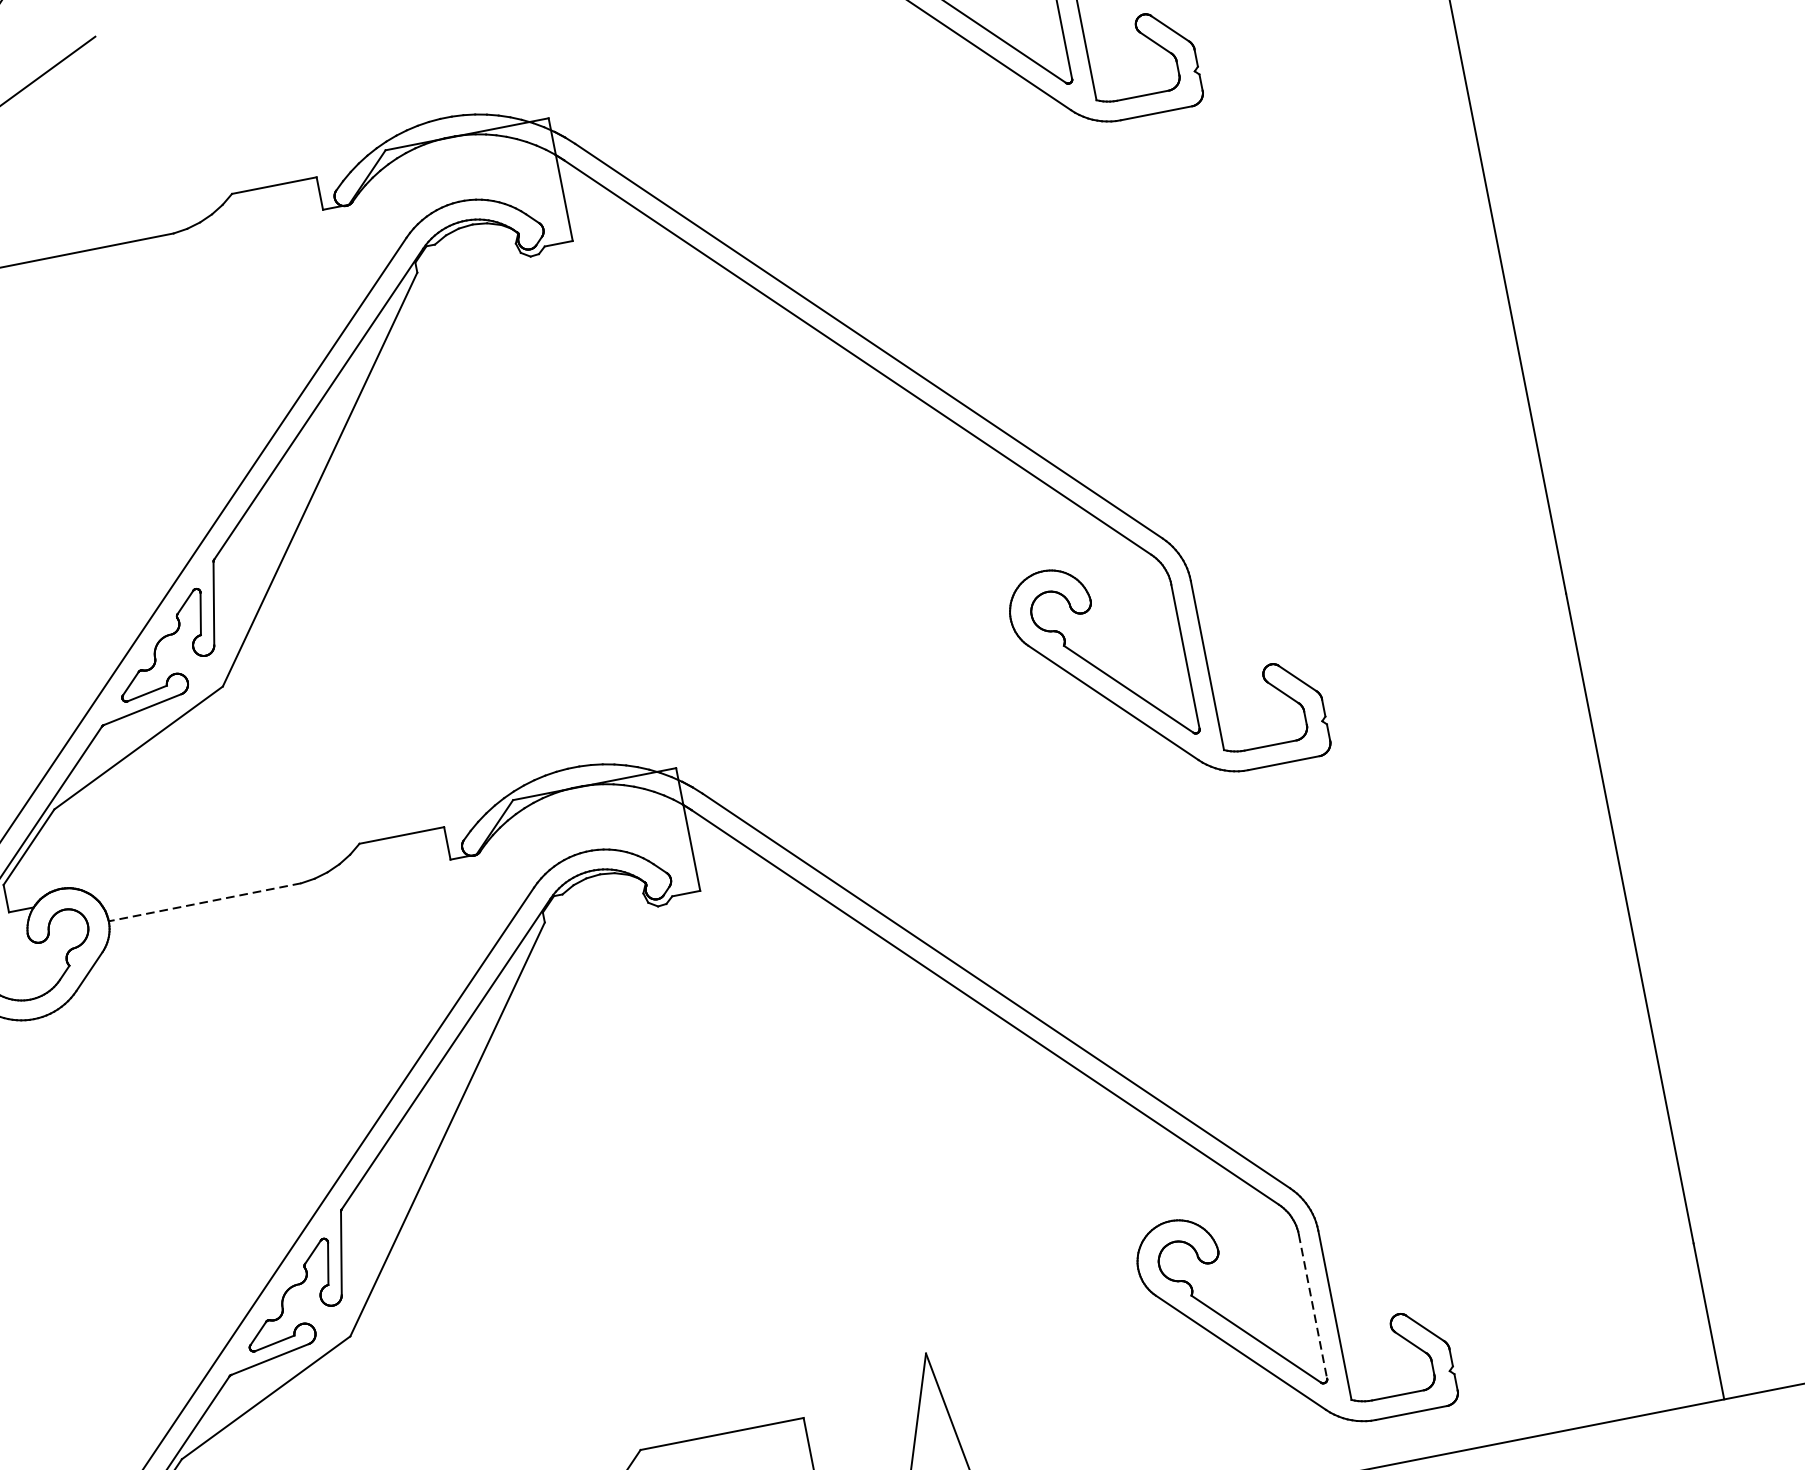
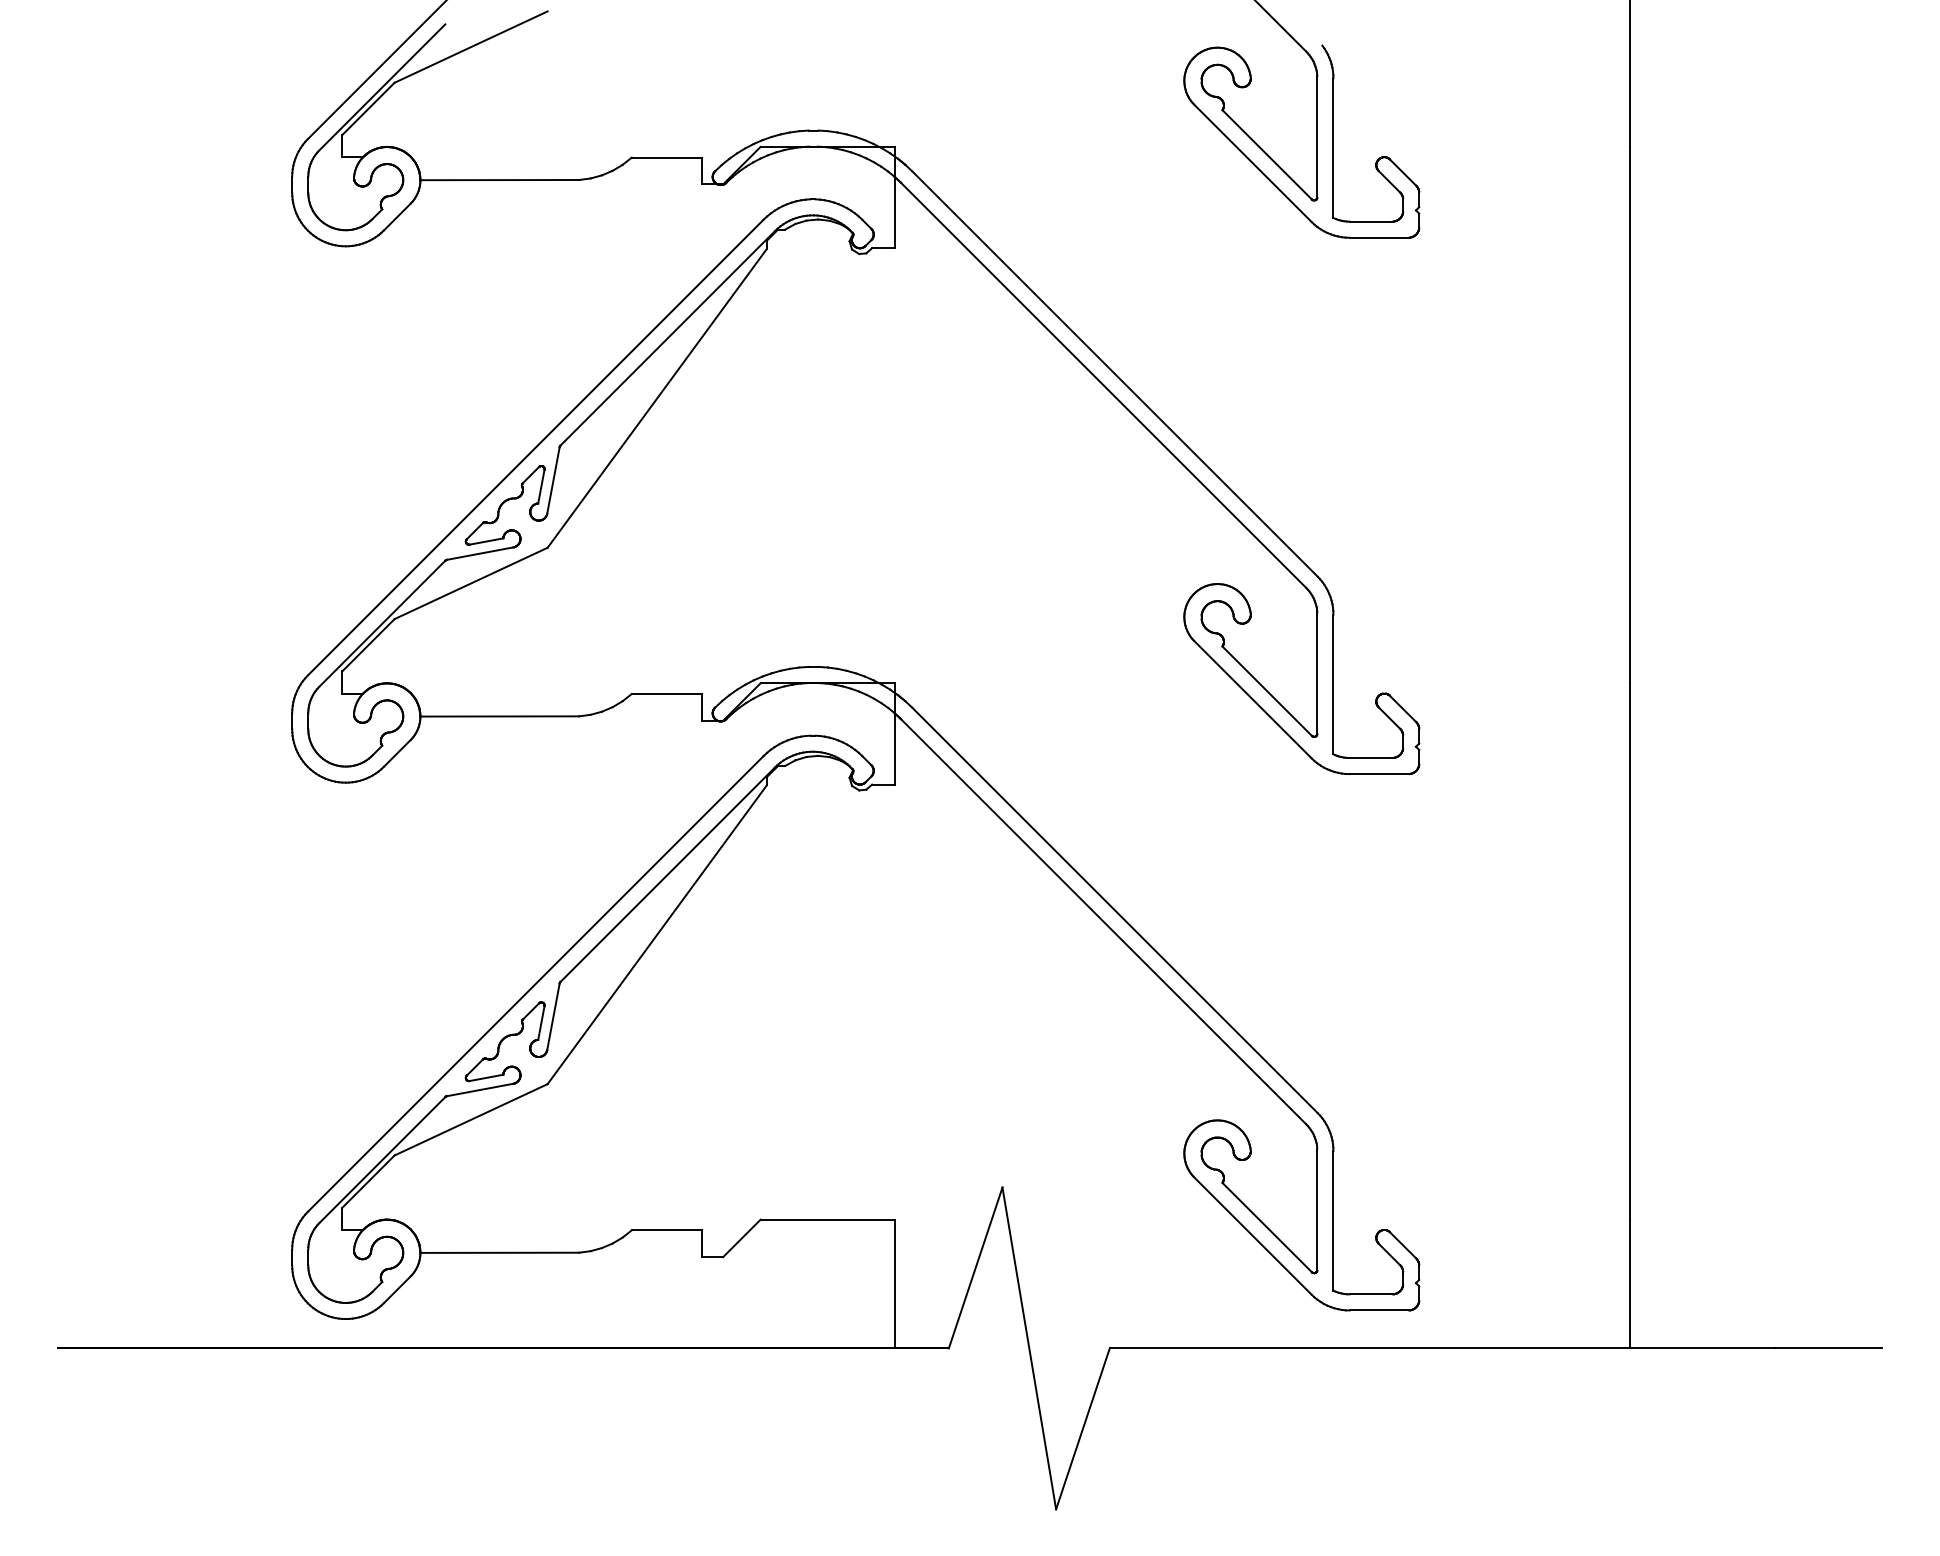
line: (204, 902) -> (499, 716), dashed -> solid
line: (1313, 1306) -> (1317, 1210), dashed -> solid

